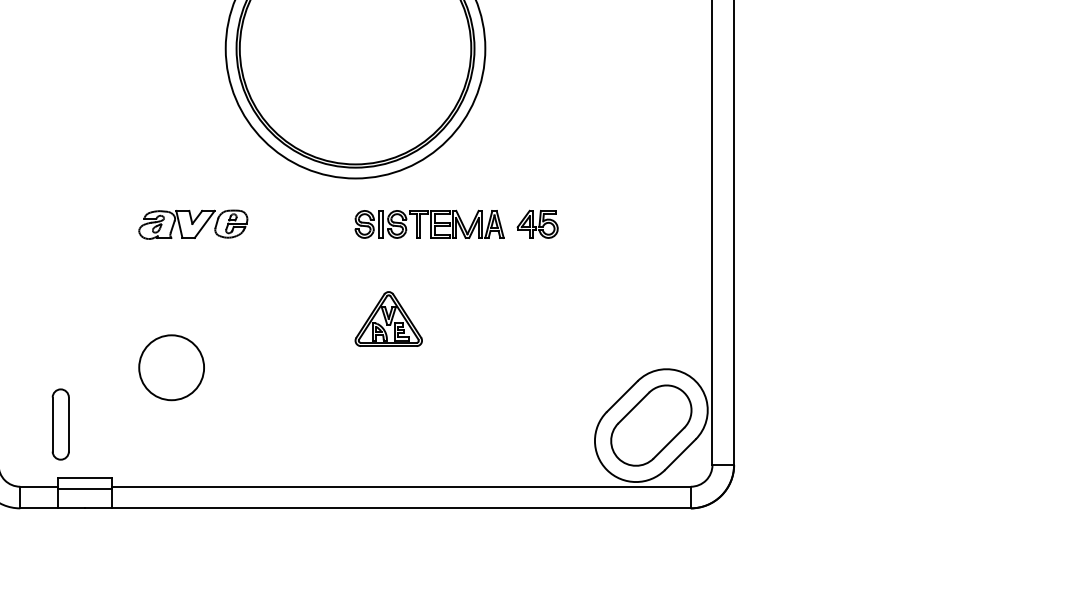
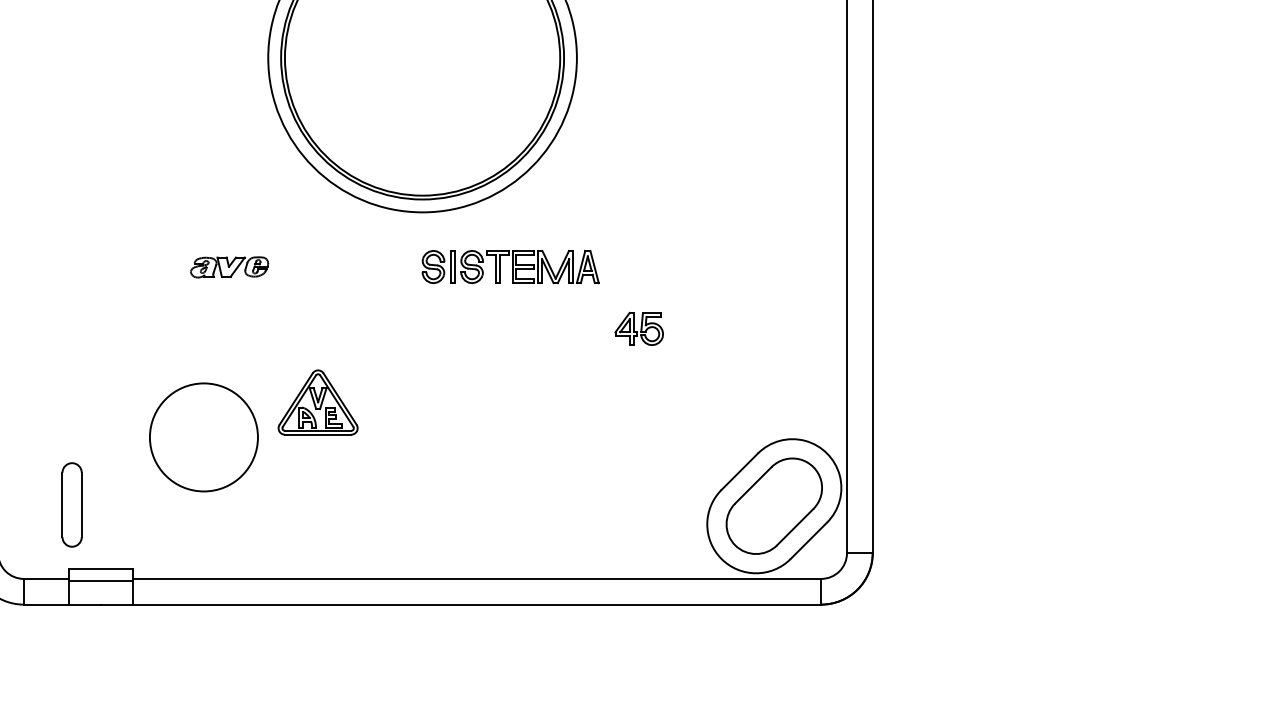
part: (193, 224) -> (229, 267), size x0.6
part: (537, 224) -> (638, 328), moved
part: (388, 319) -> (317, 402), moved
circle: (171, 367) -> (203, 437), size x1.4

